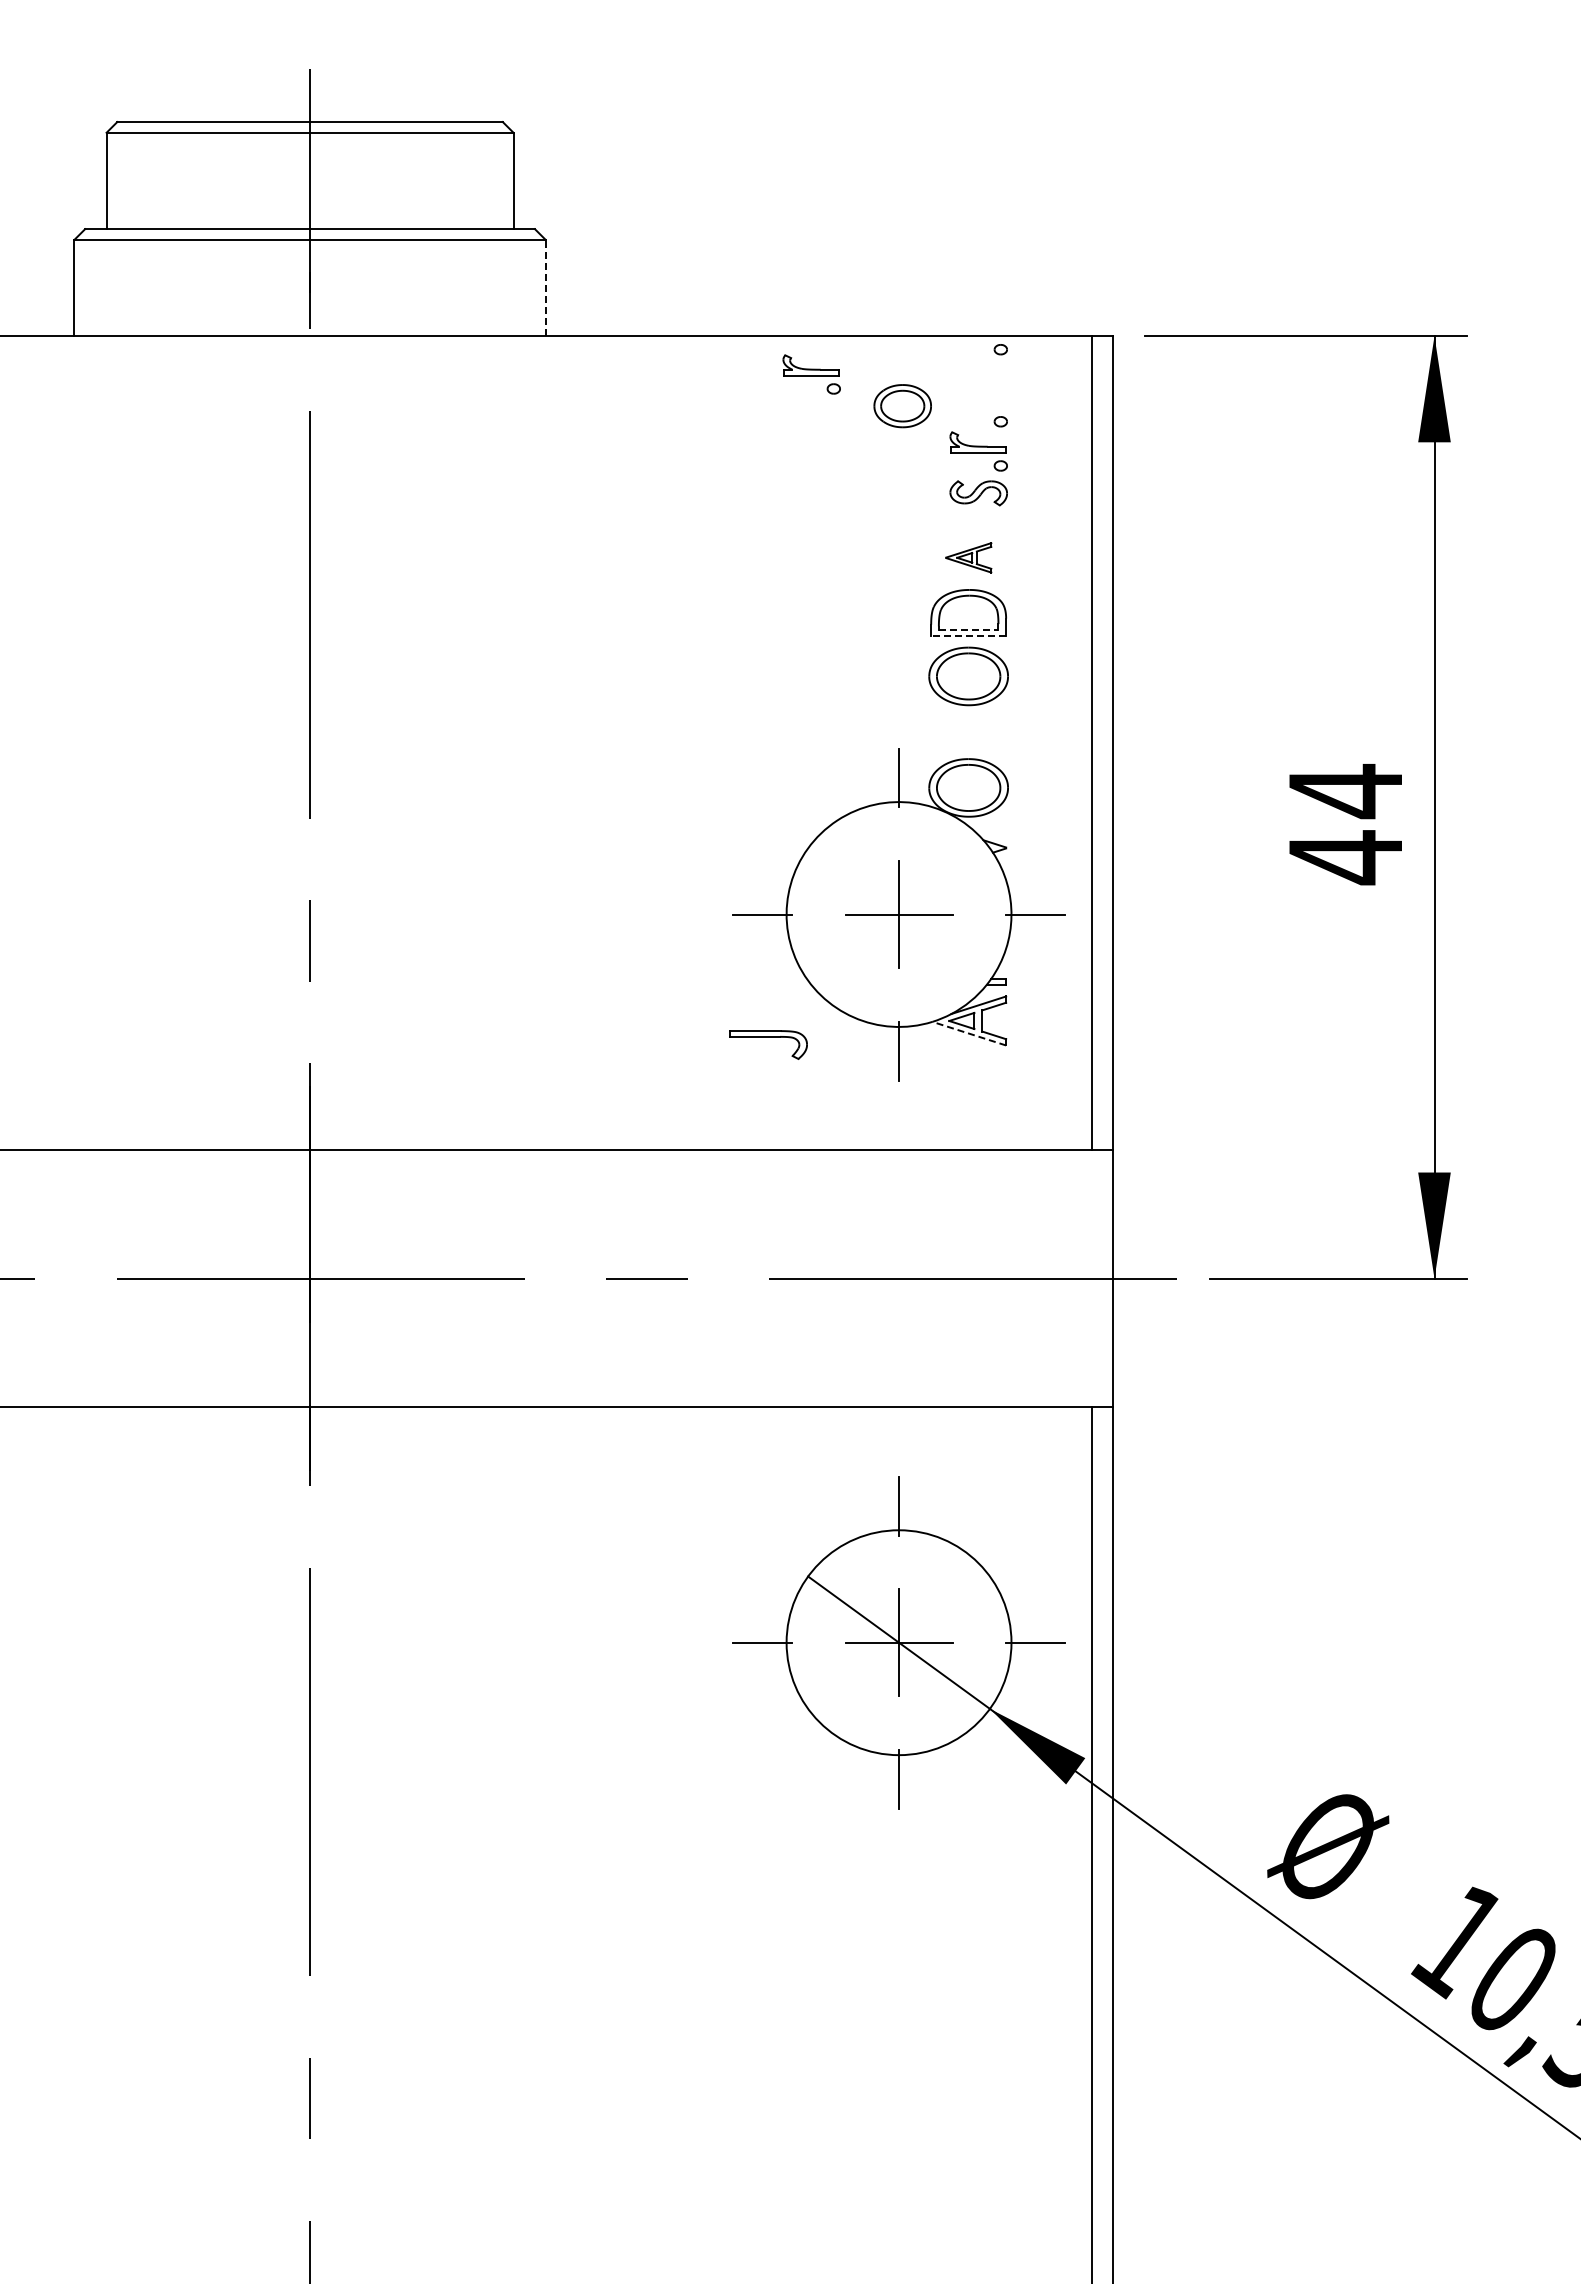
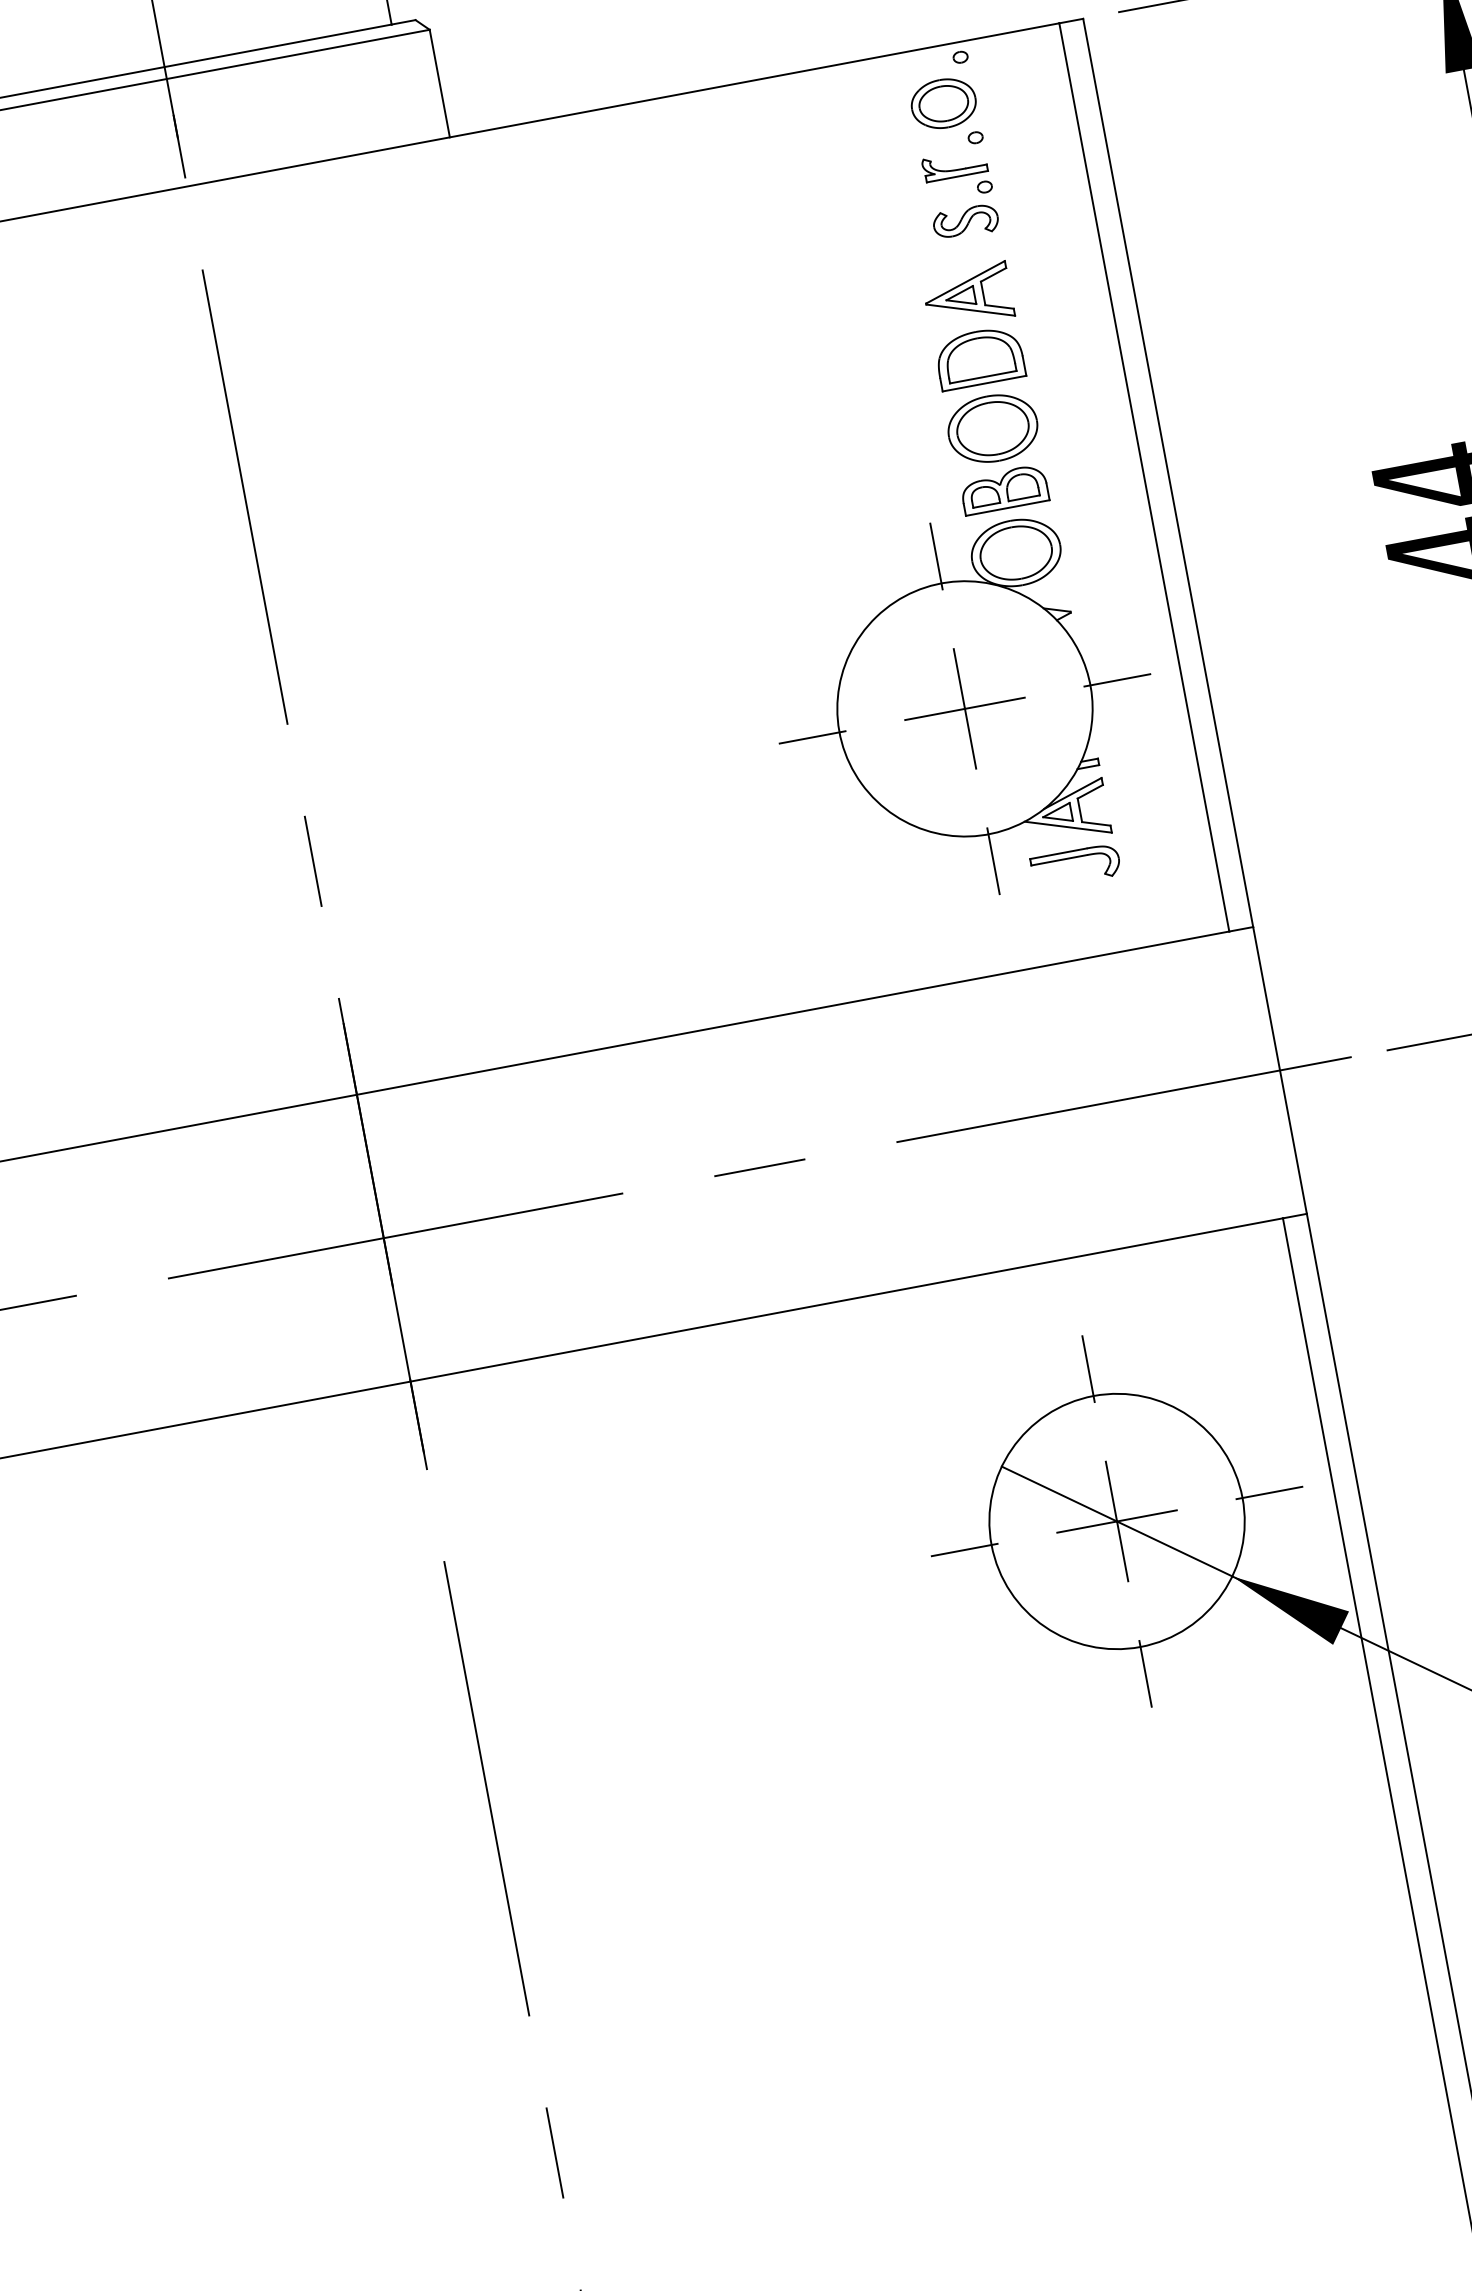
line: (545, 287) -> (439, 83), dashed -> solid
part: (811, 374) -> (754, 124), removed
part: (902, 406) -> (943, 104), moved
part: (968, 557) -> (967, 295), size x1.67
line: (968, 630) -> (983, 377), dashed -> solid
line: (968, 636) -> (984, 384), dashed -> solid
part: (968, 731) -> (1004, 490), added
line: (969, 1033) -> (1068, 826), dashed -> solid
part: (768, 1037) -> (1074, 858), moved

